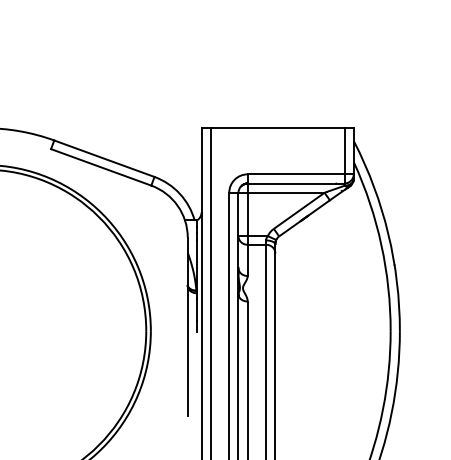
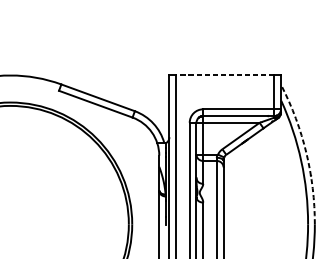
line: (277, 128) -> (225, 75), solid -> dashed
arc: (388, 233) -> (306, 152), solid -> dashed

